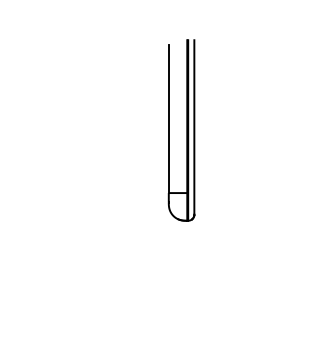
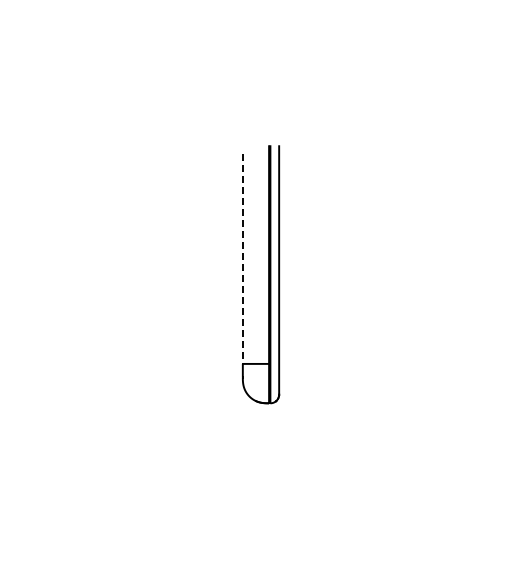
line: (168, 118) -> (242, 258), solid -> dashed

